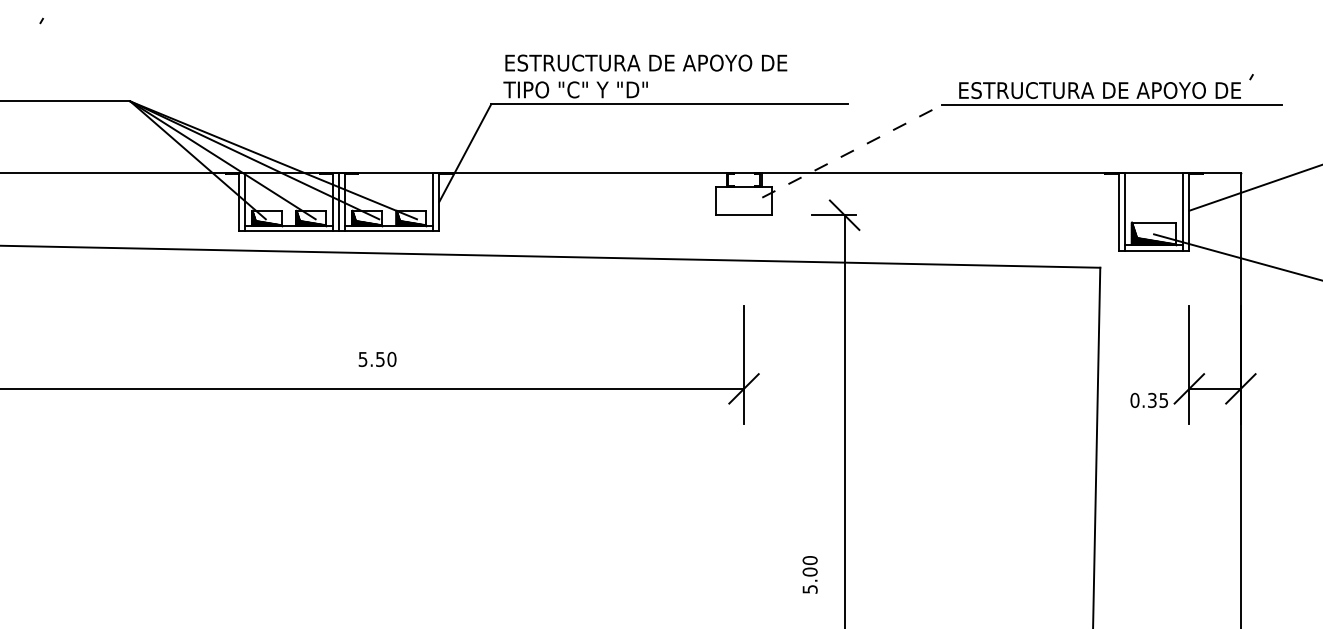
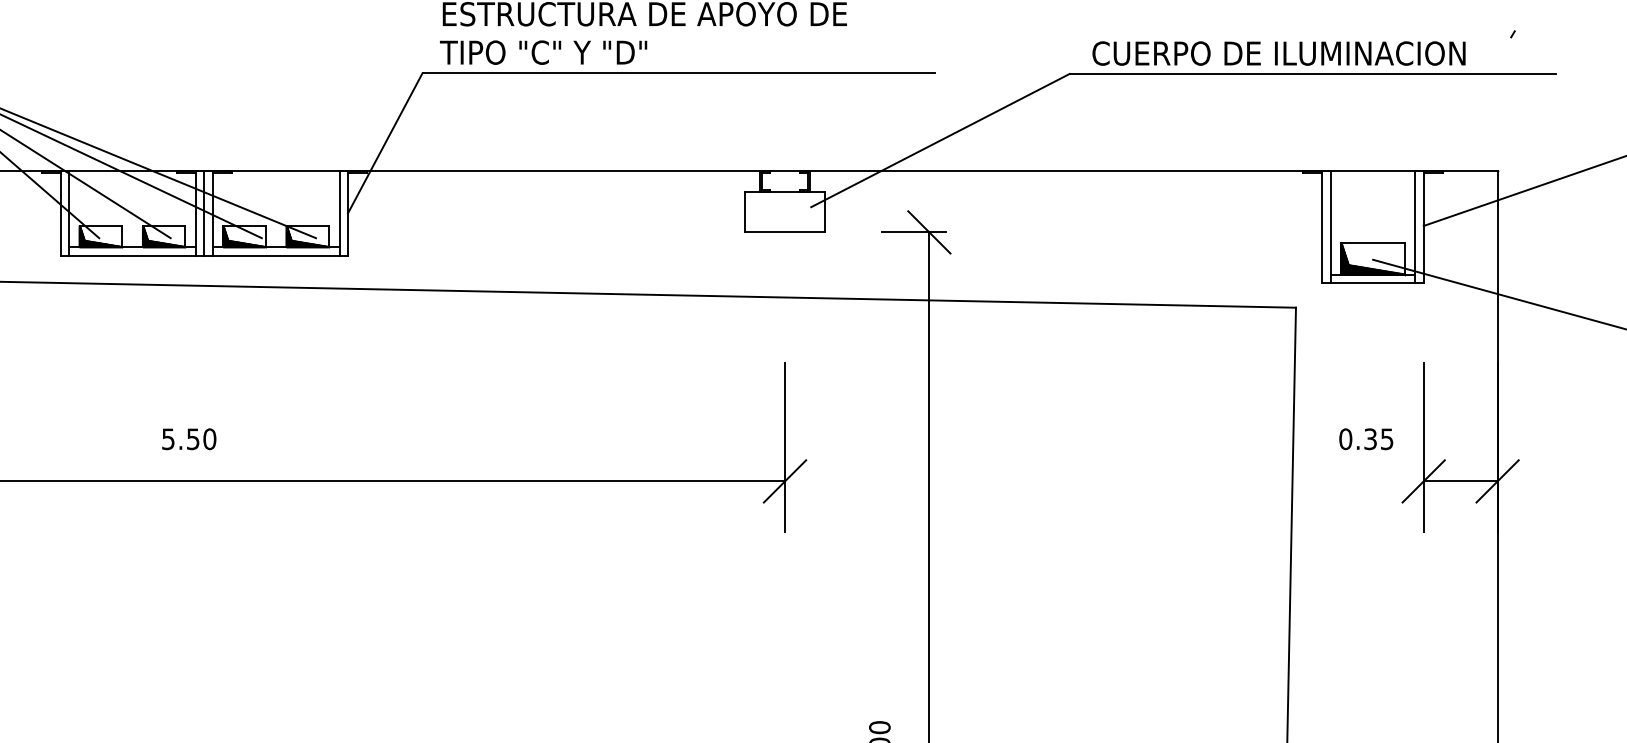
text: (1099, 90) -> (1294, 53), ESTRUCTURA DE APOYO DE -> CUERPO DE ILUMINACION
line: (852, 151) -> (940, 140), dashed -> solid
text: (377, 359) -> (189, 439), moved
text: (1148, 399) -> (1365, 437), moved

